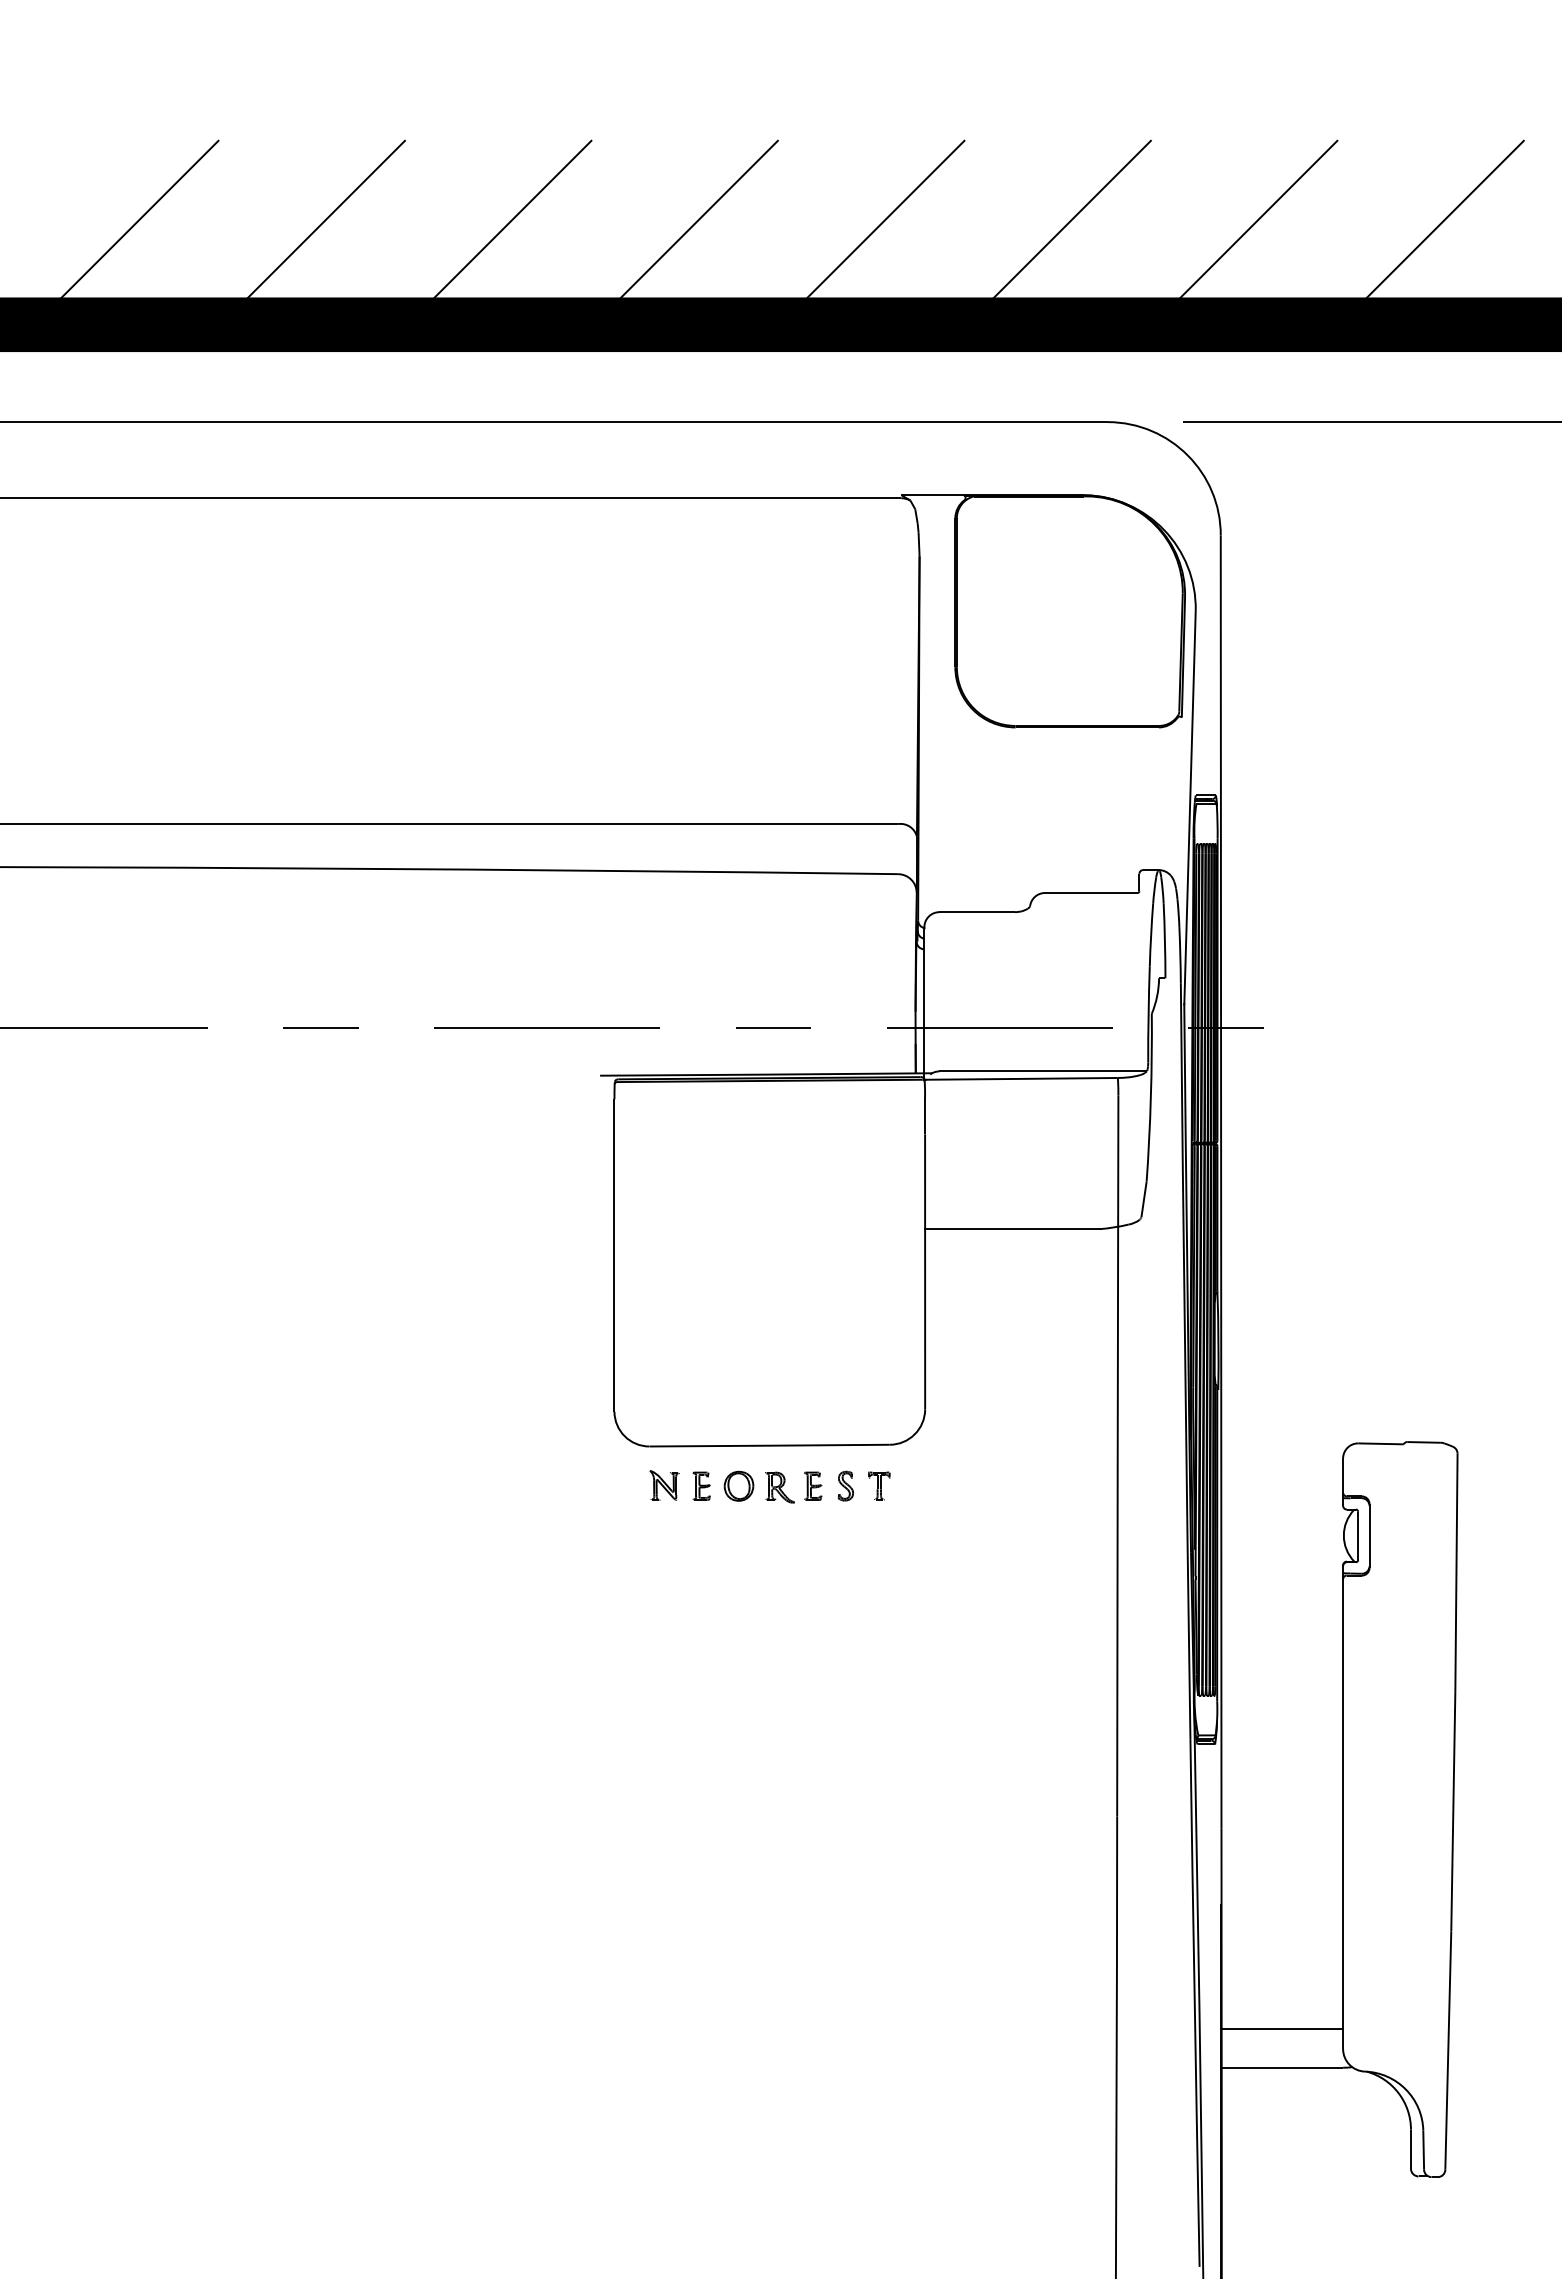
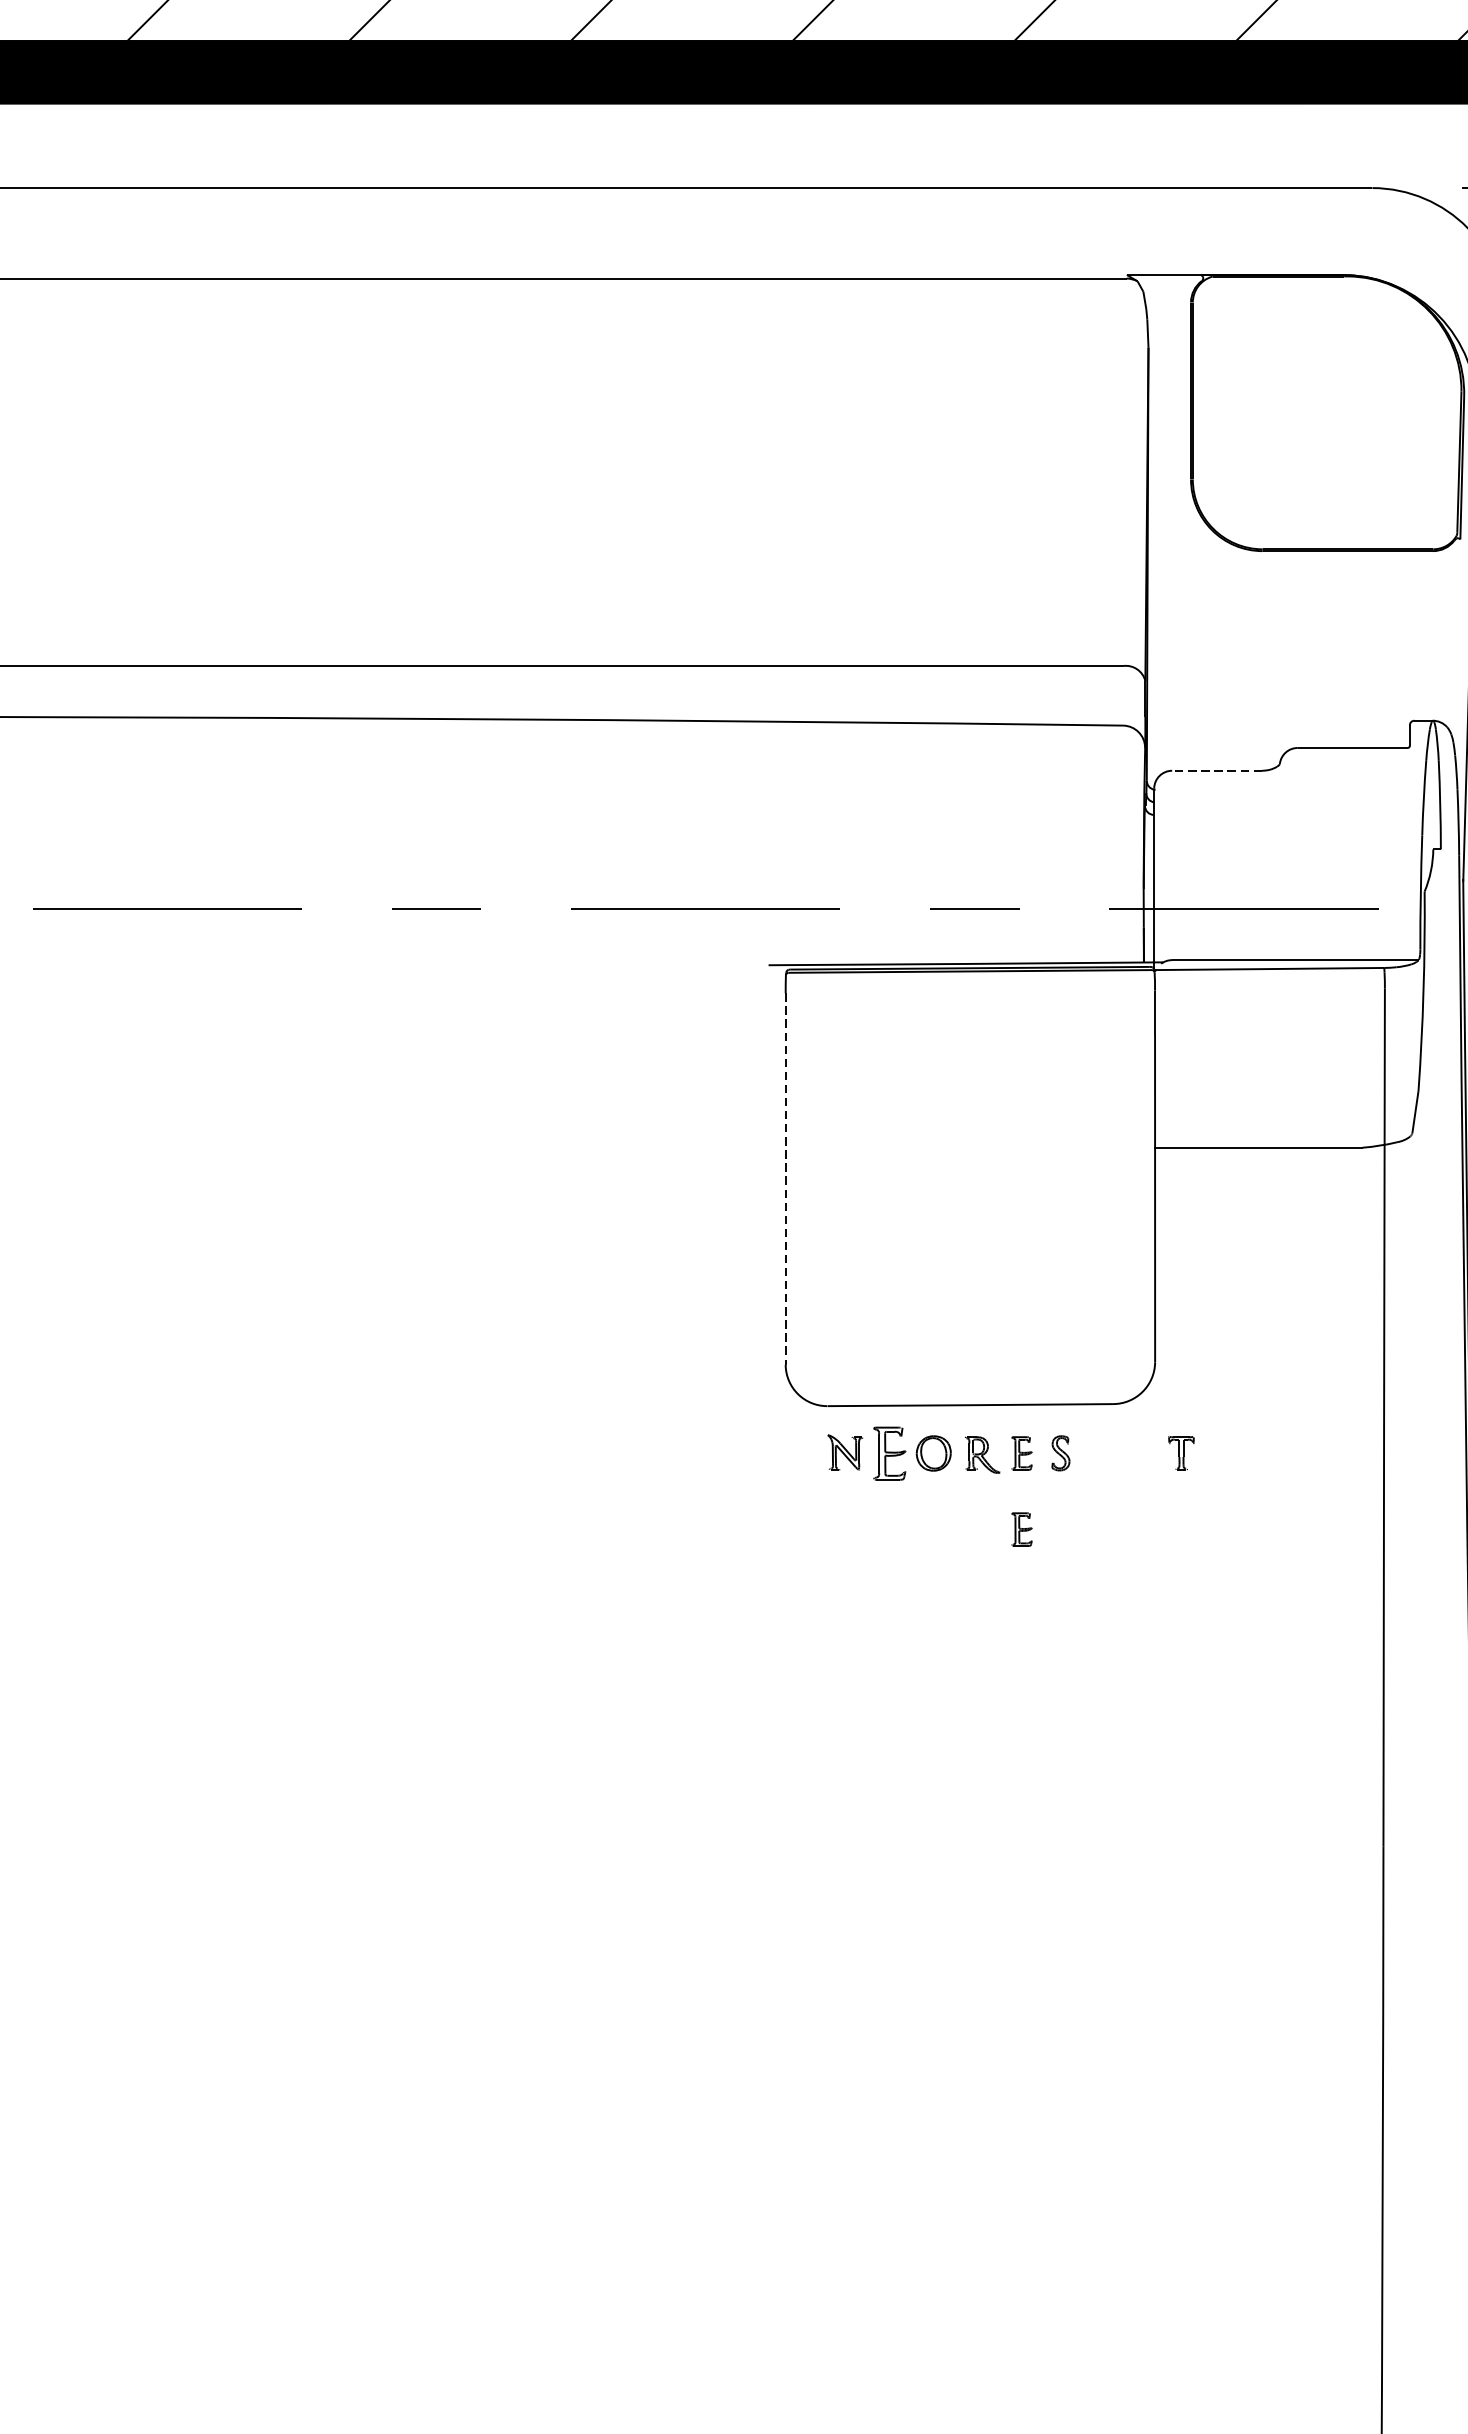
line: (977, 912) -> (1217, 771), solid -> dashed
line: (614, 1256) -> (785, 1180), solid -> dashed
part: (701, 1485) -> (889, 1452), size x1.6
part: (879, 1485) -> (1181, 1452), moved
part: (813, 1549) -> (1022, 1528), added

